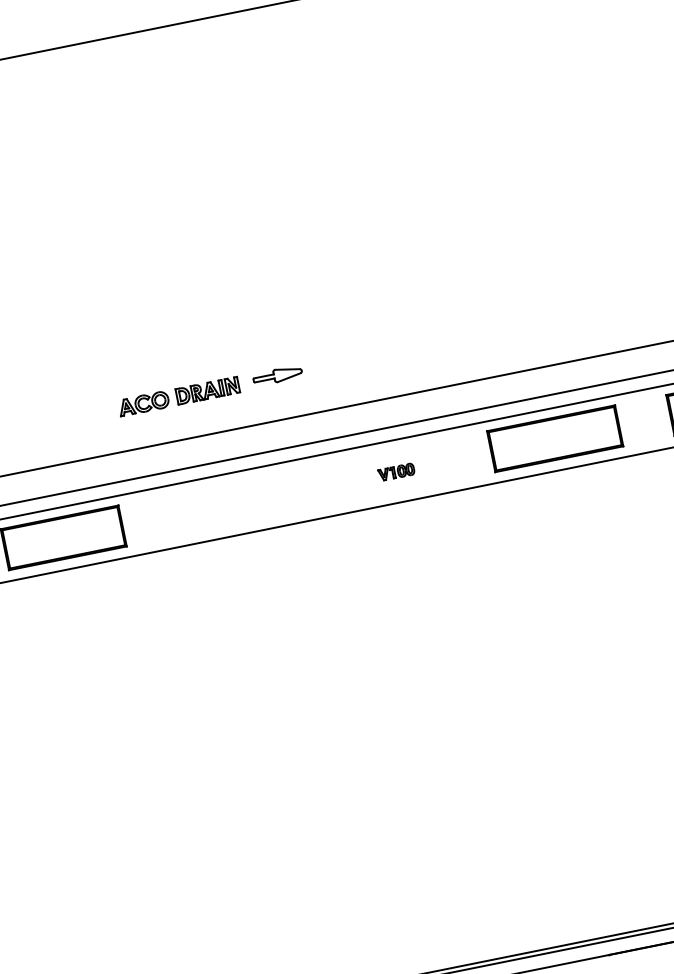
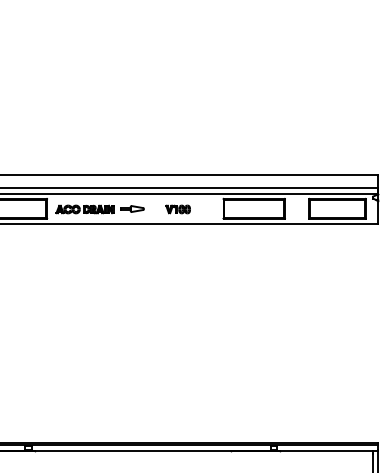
part: (209, 390) -> (99, 209), moved
part: (395, 472) -> (177, 209), size x1.43

